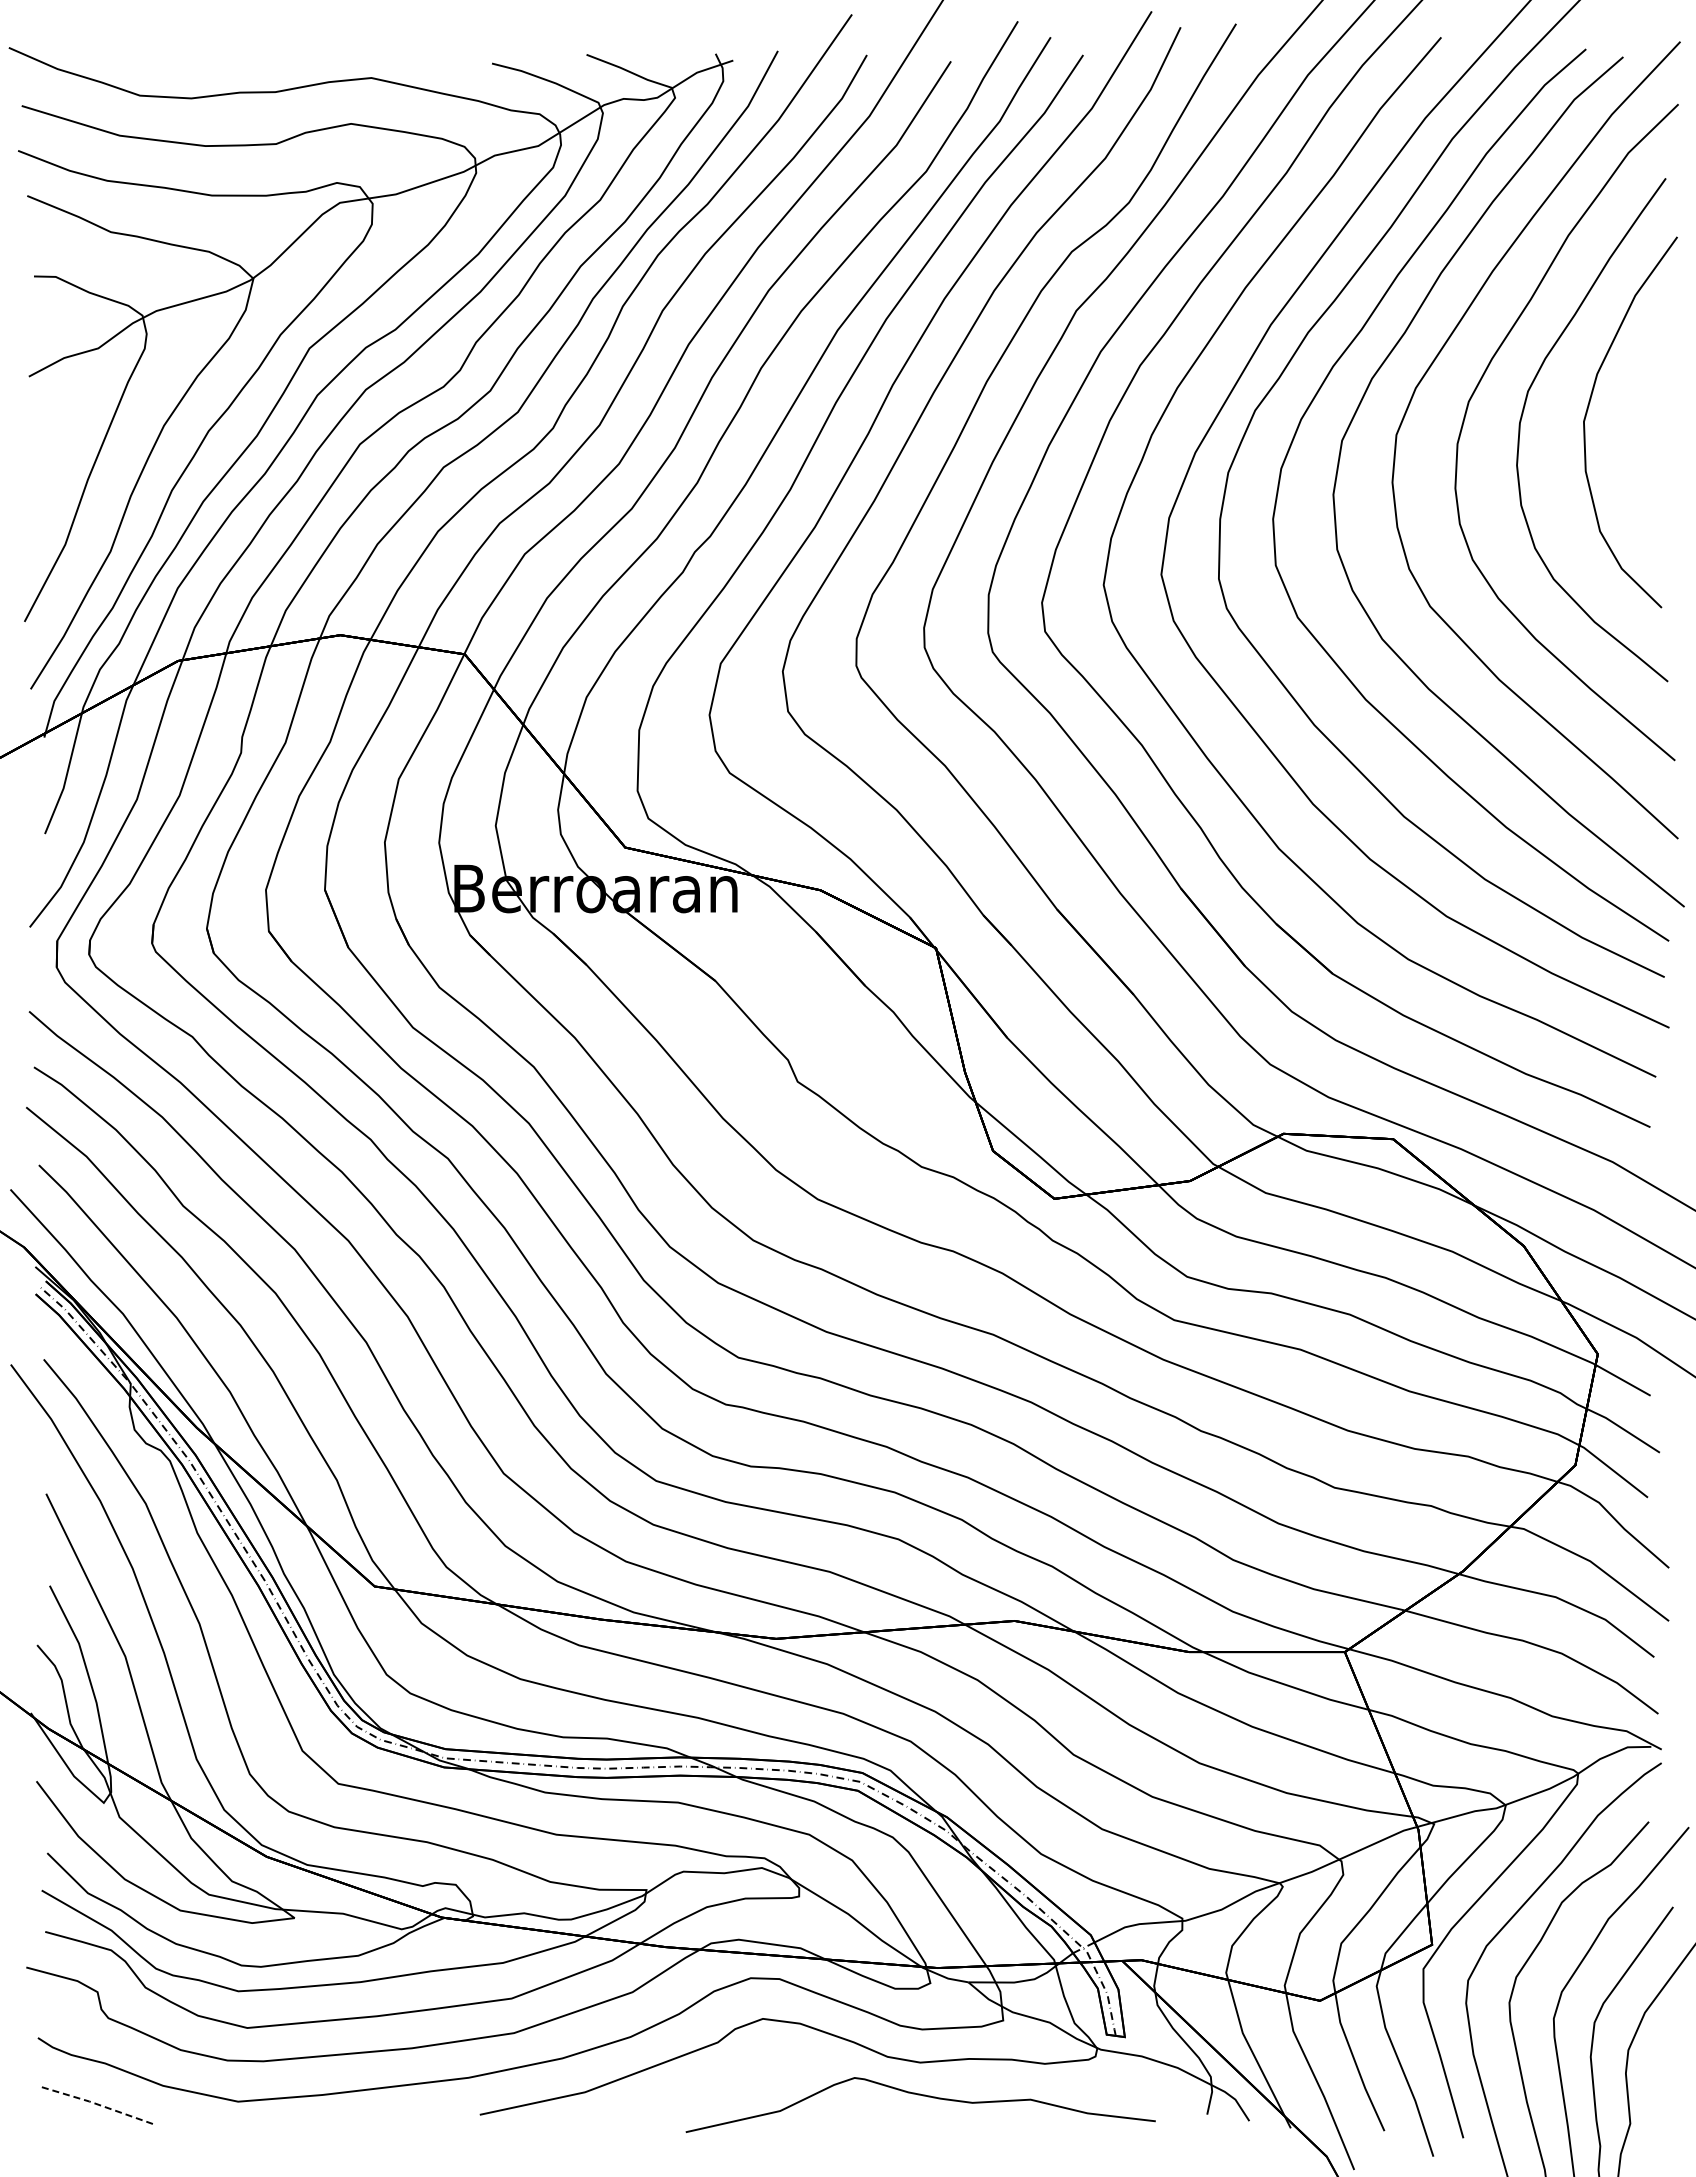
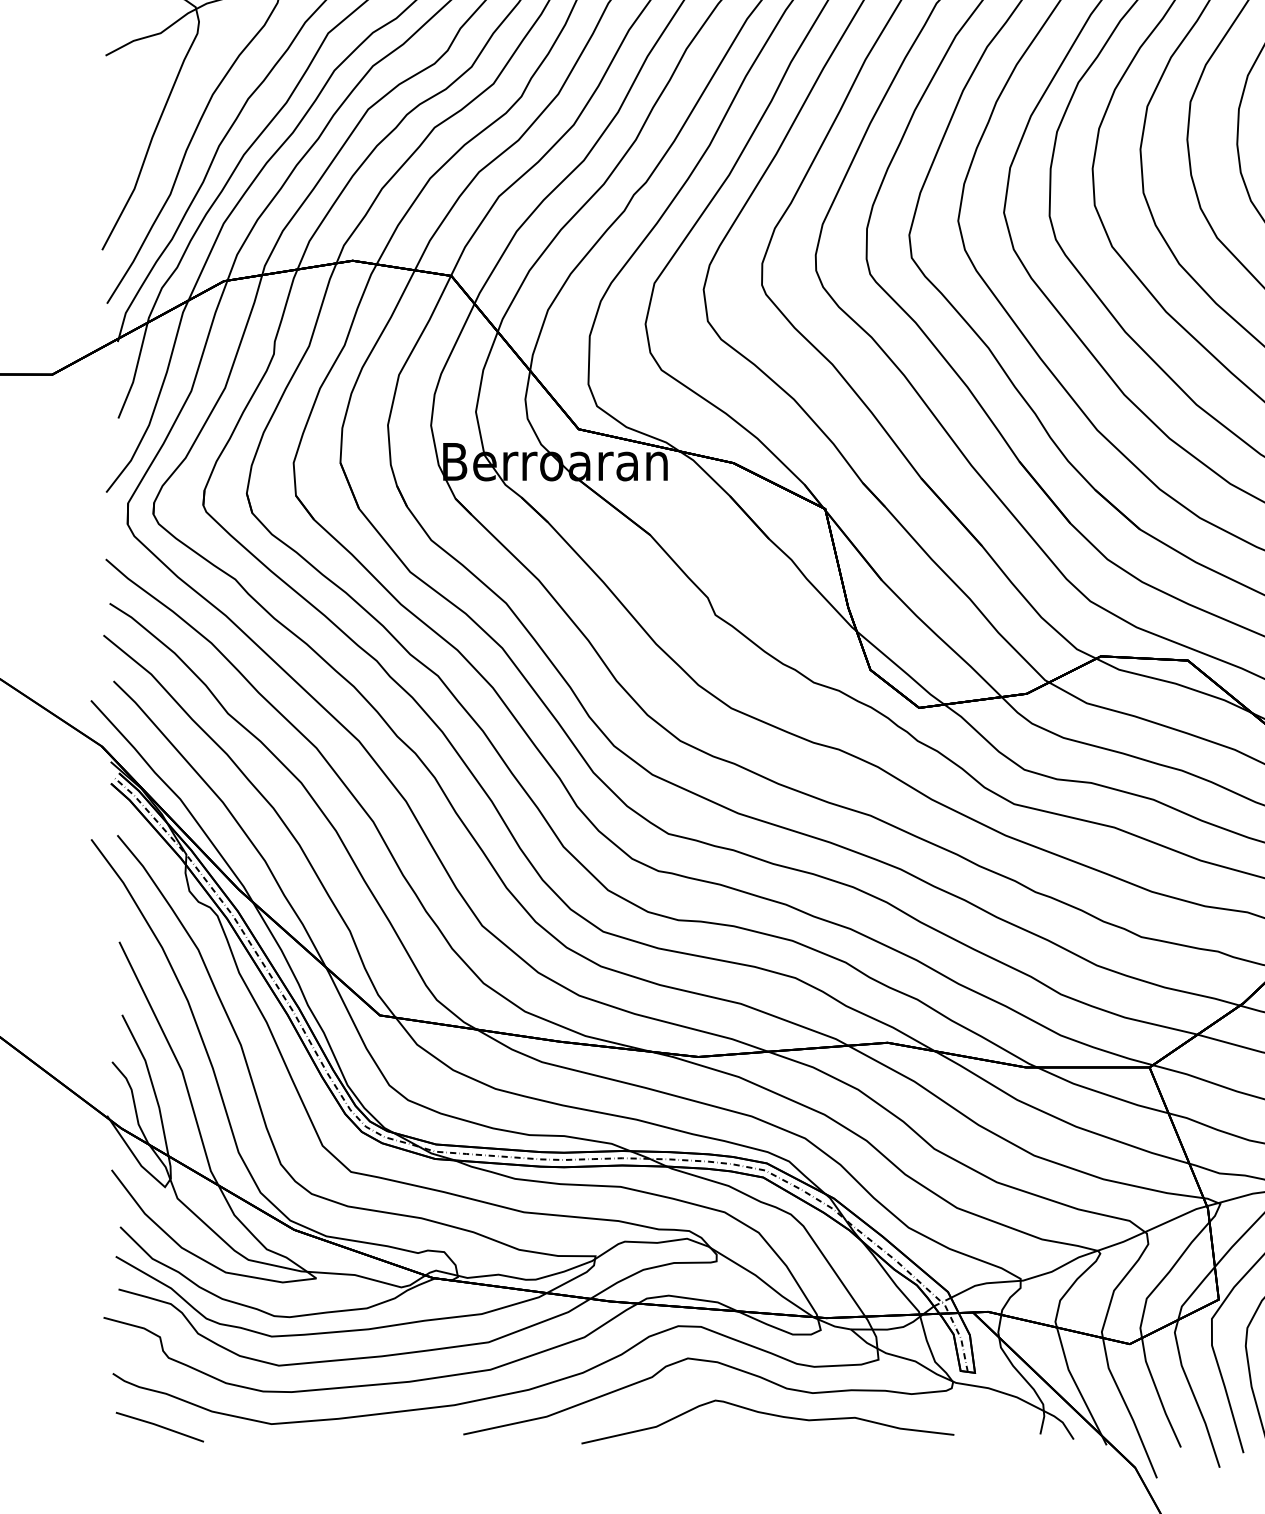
curve: (922, 2096) -> (769, 1415), moved
line: (97, 2104) -> (160, 1426), dashed -> solid

